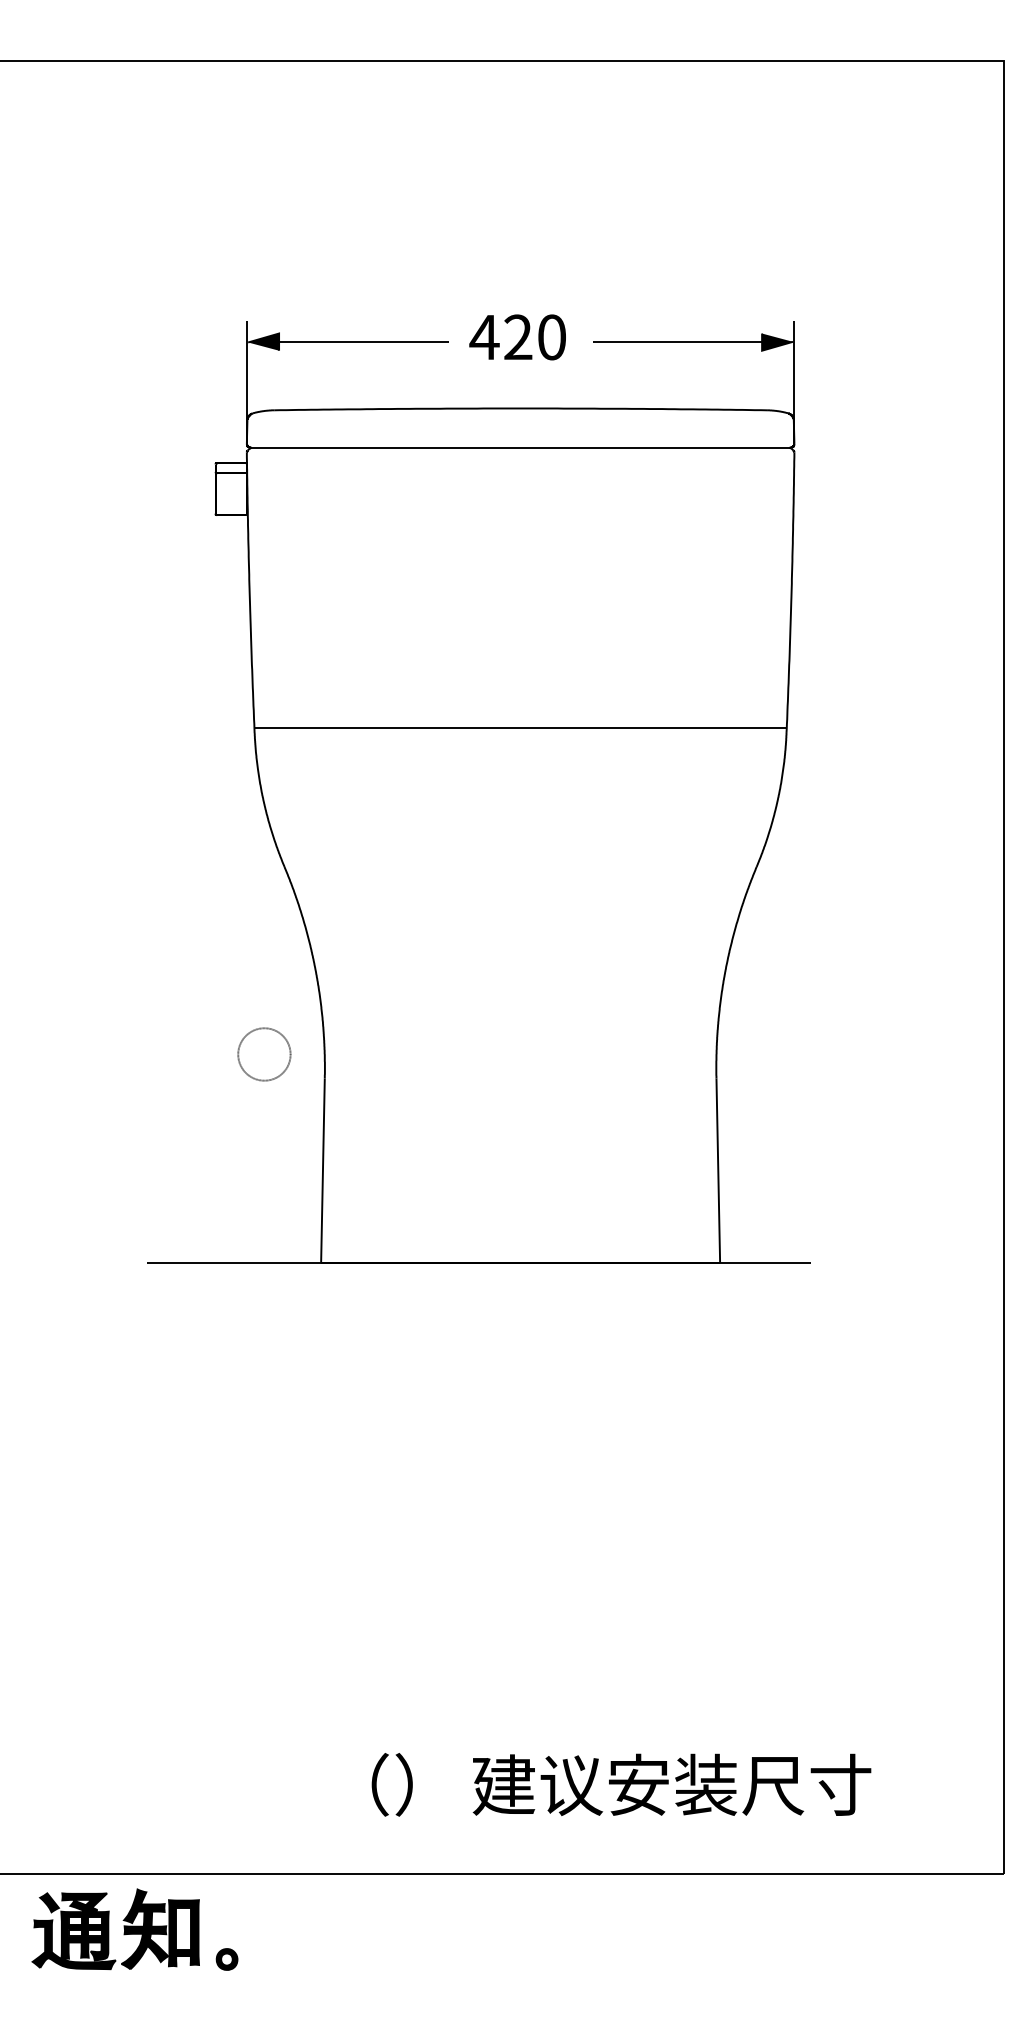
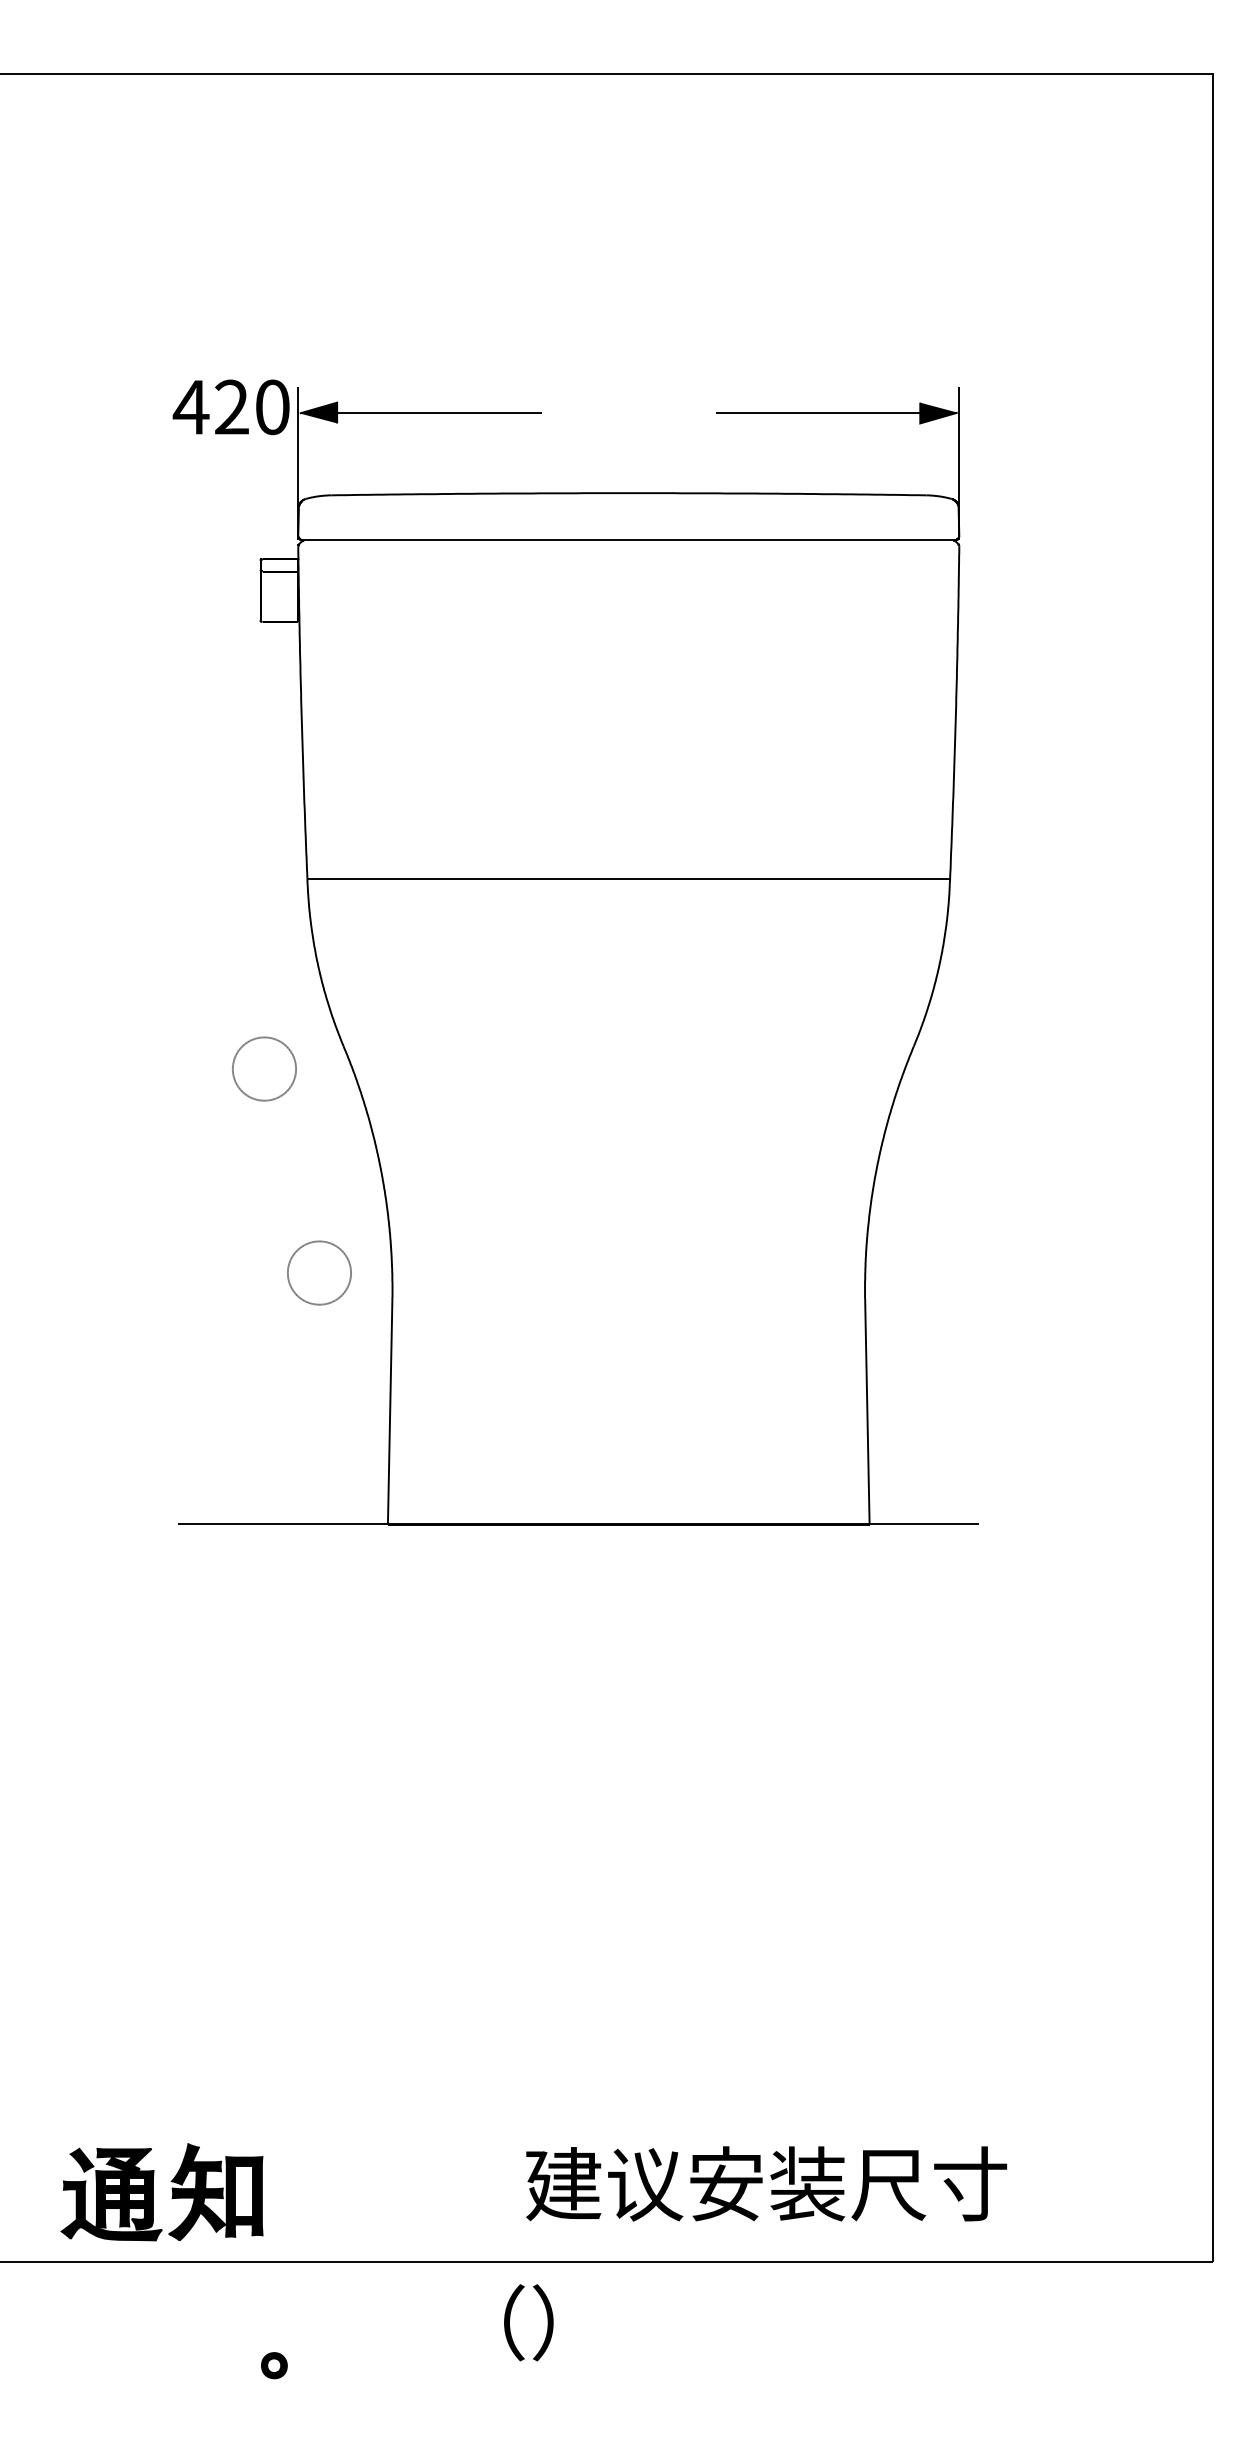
text: (517, 337) -> (230, 407), moved
part: (218, 885) -> (264, 1068), added
text: (392, 1784) -> (528, 2322), moved
text: (671, 1784) -> (766, 2183), moved
part: (108, 1929) -> (153, 2192), moved

